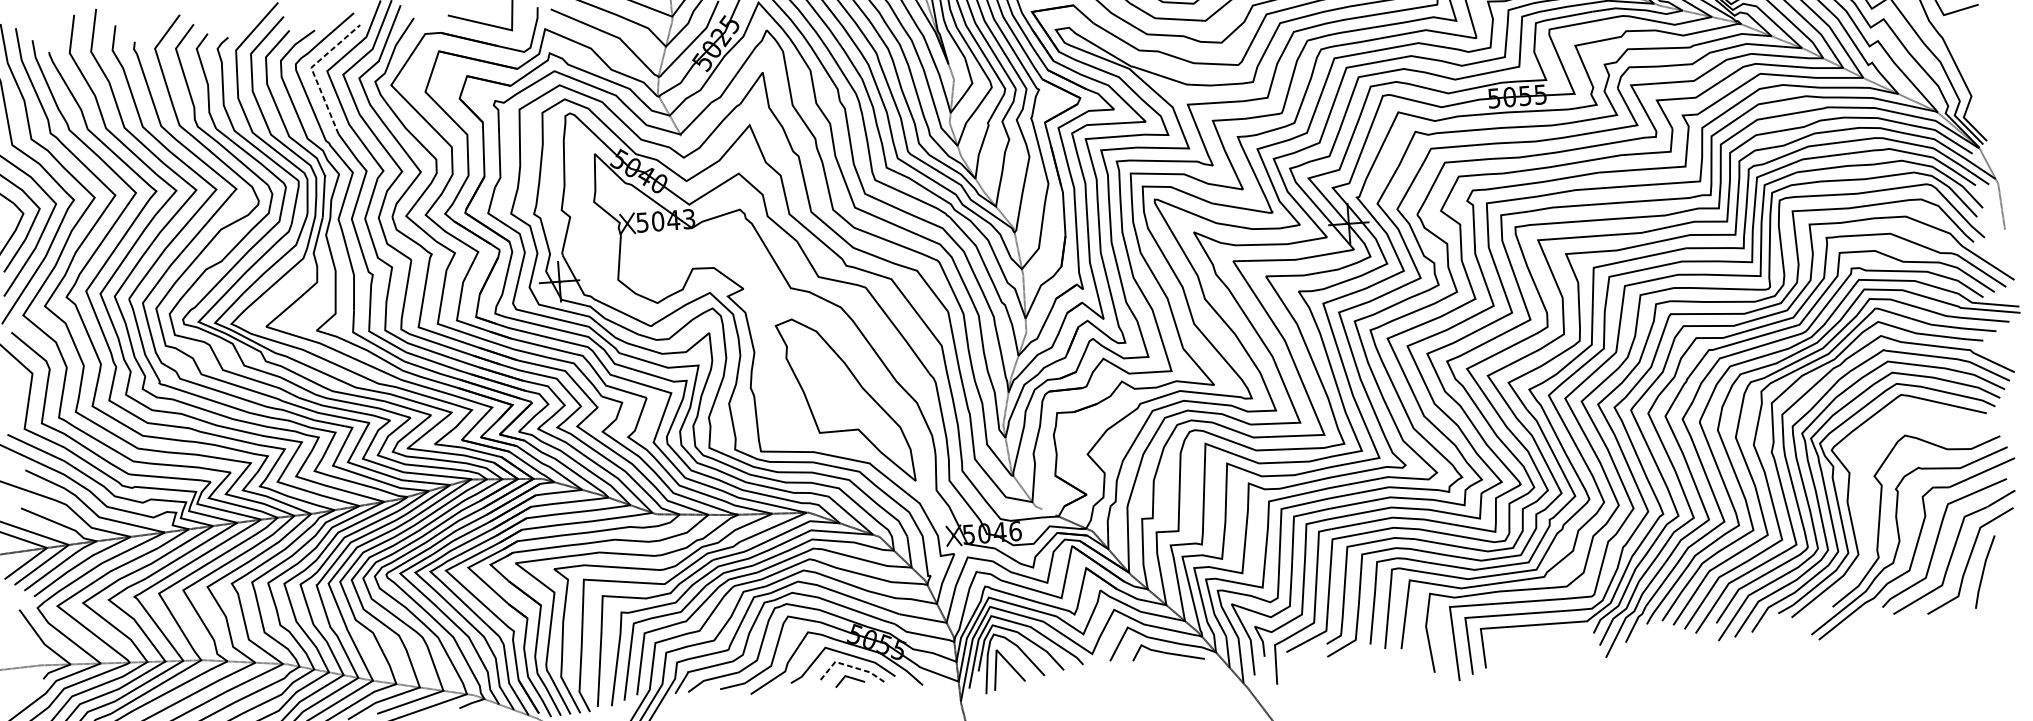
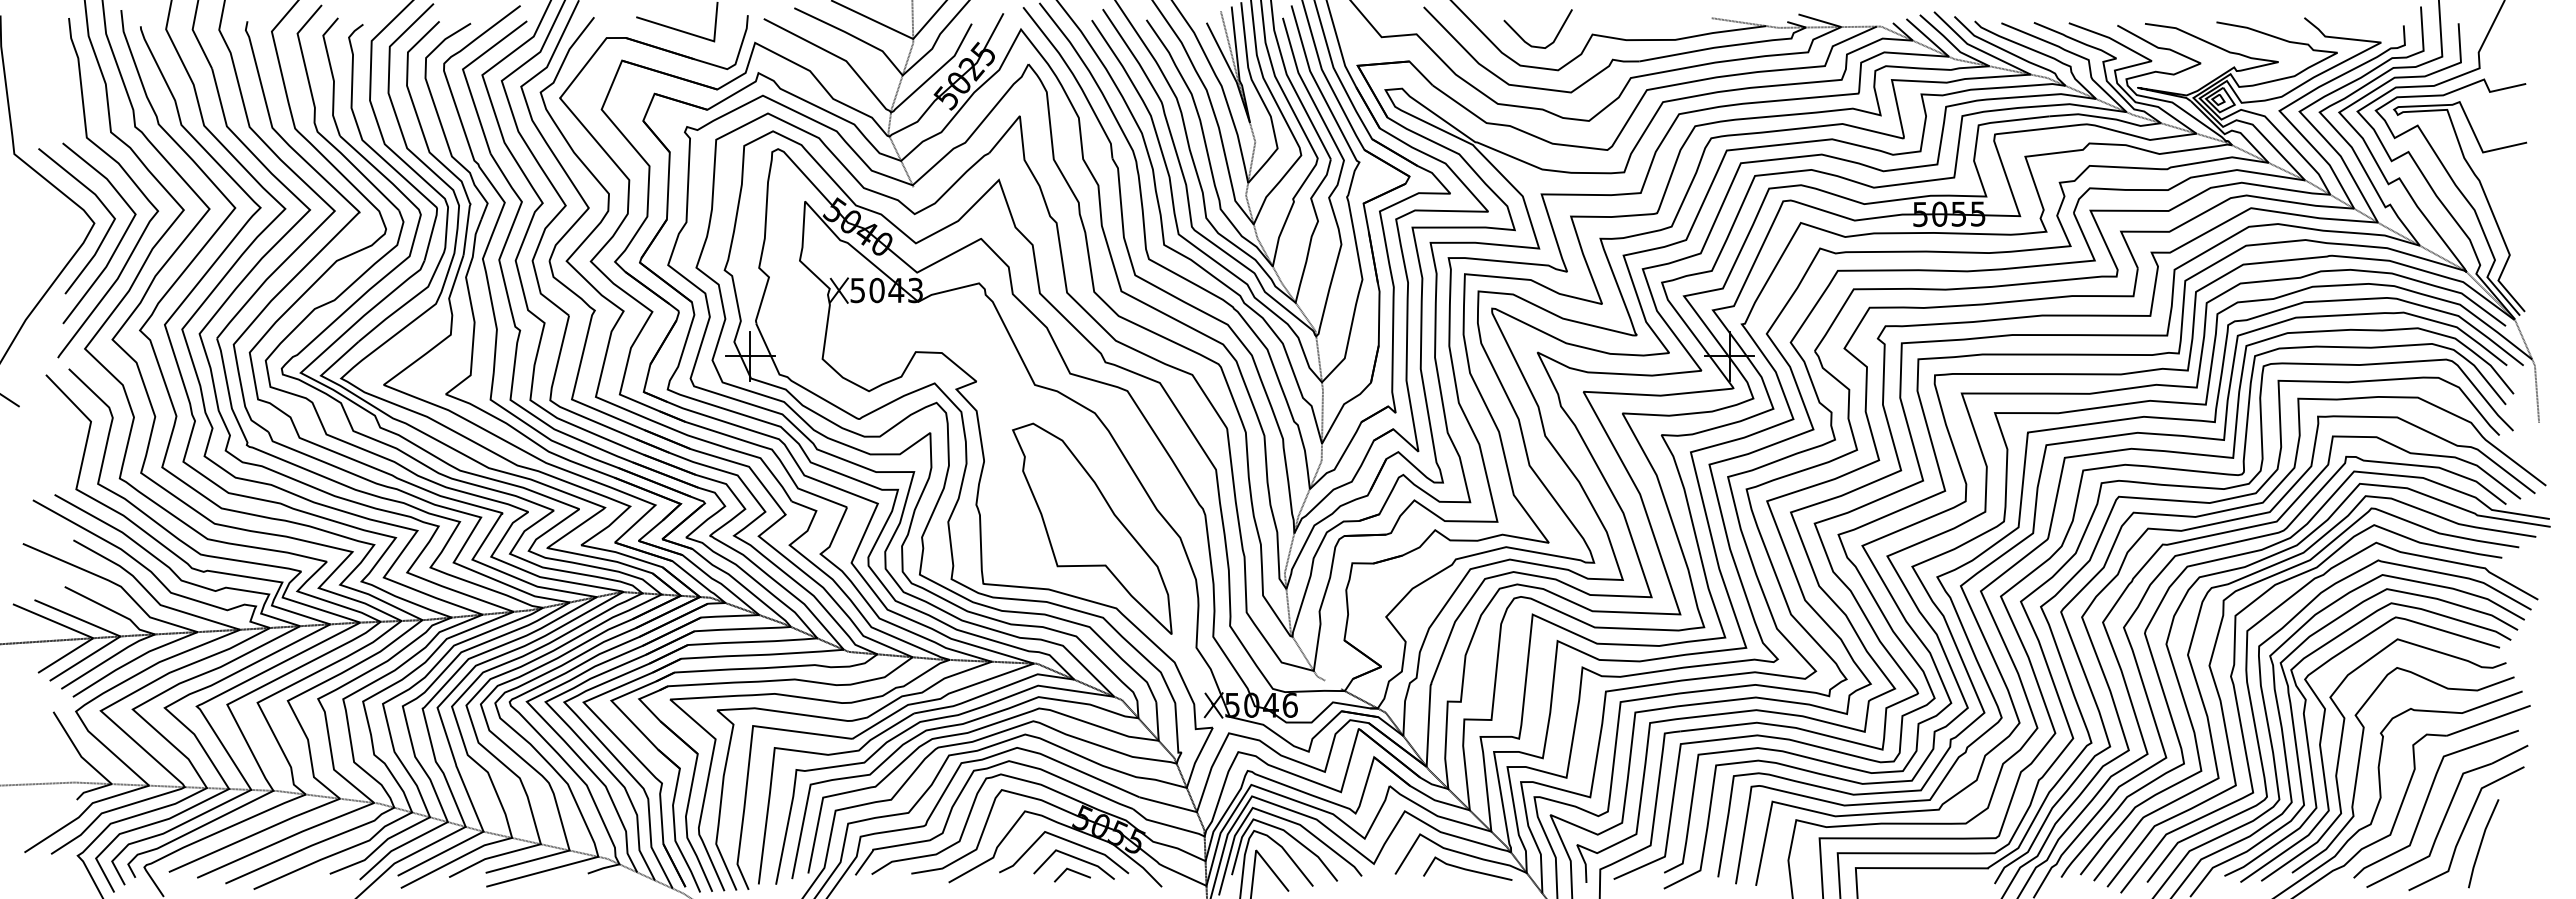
line: (311, 70) -> (463, 72), dashed -> solid
curve: (1864, 508) -> (2340, 754), added
line: (848, 665) -> (1071, 856), dashed -> solid

